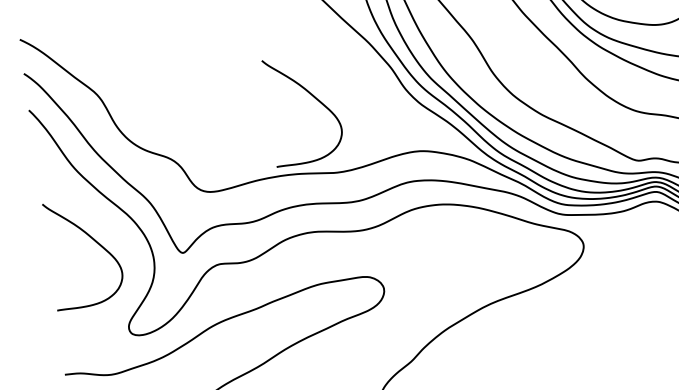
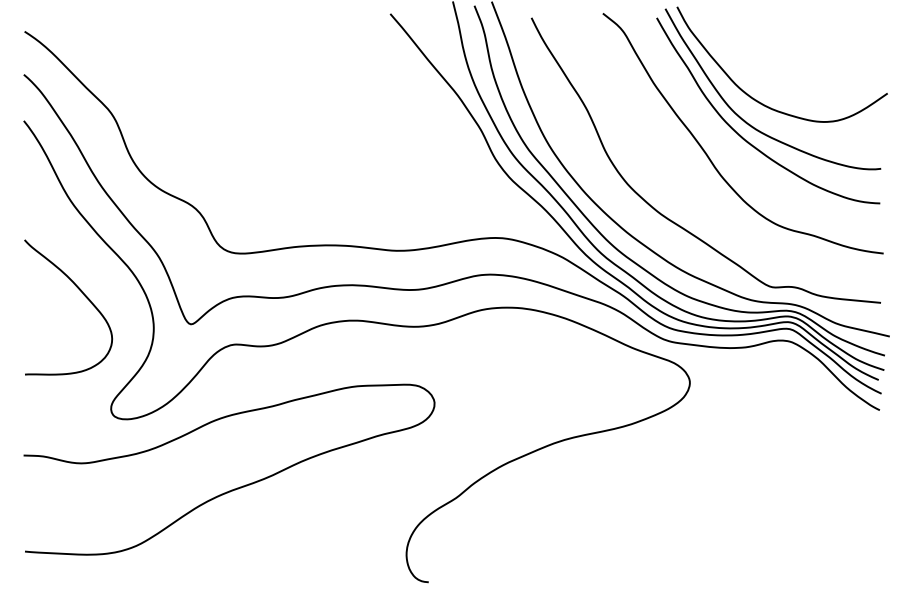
curve: (314, 98) -> (380, 154), removed

